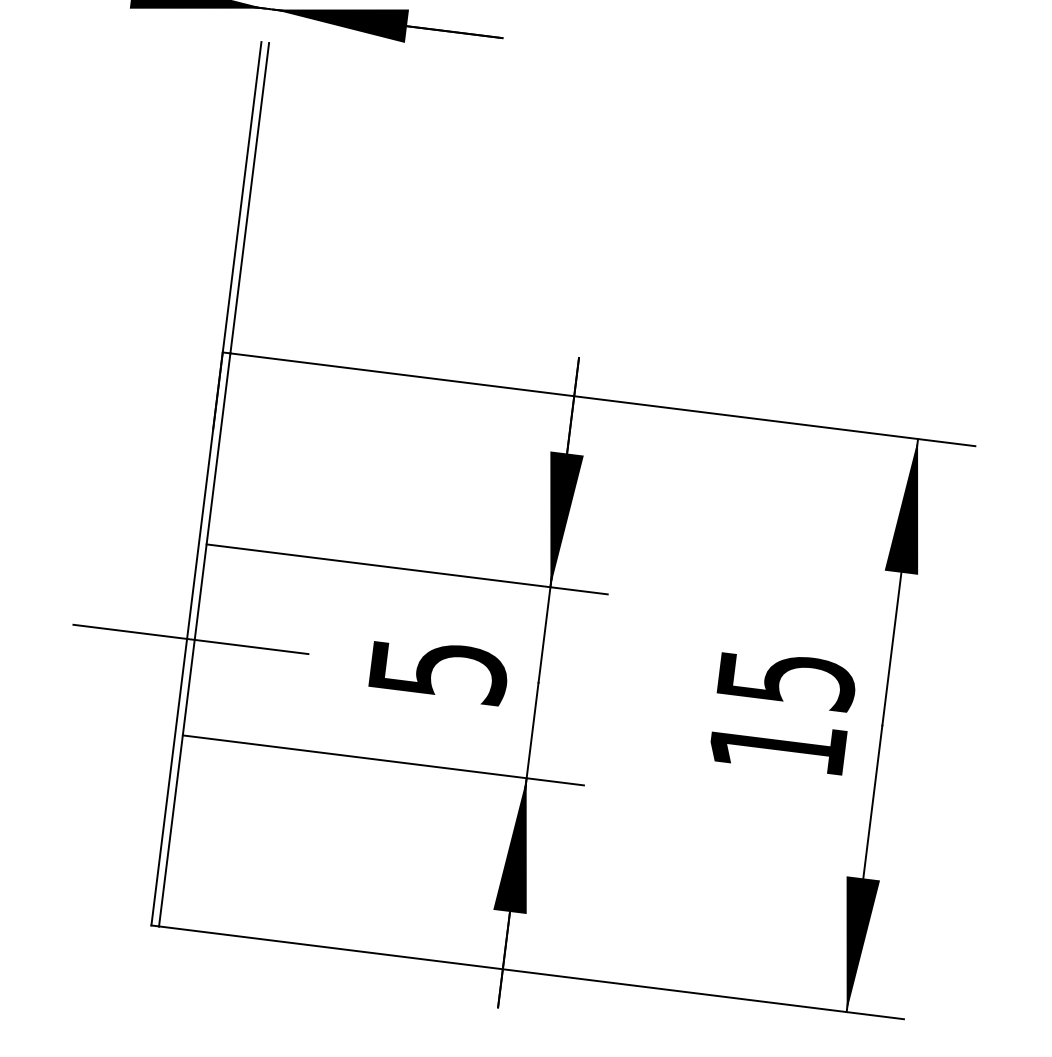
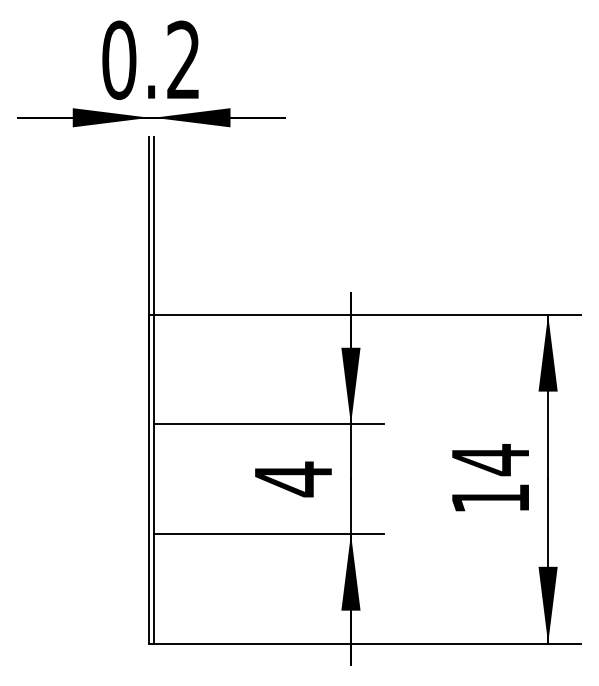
line: (190, 639) -> (151, 479), removed
text: (440, 670) -> (294, 479), 5 -> 4
text: (787, 680) -> (491, 460), 15 -> 14

